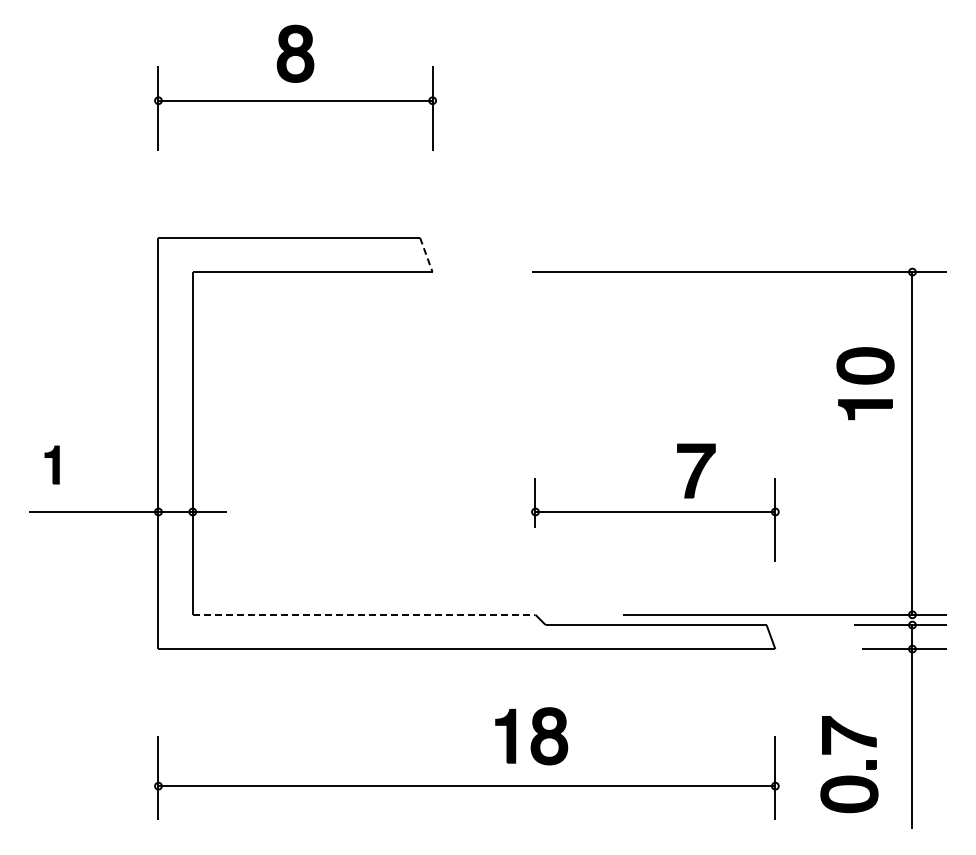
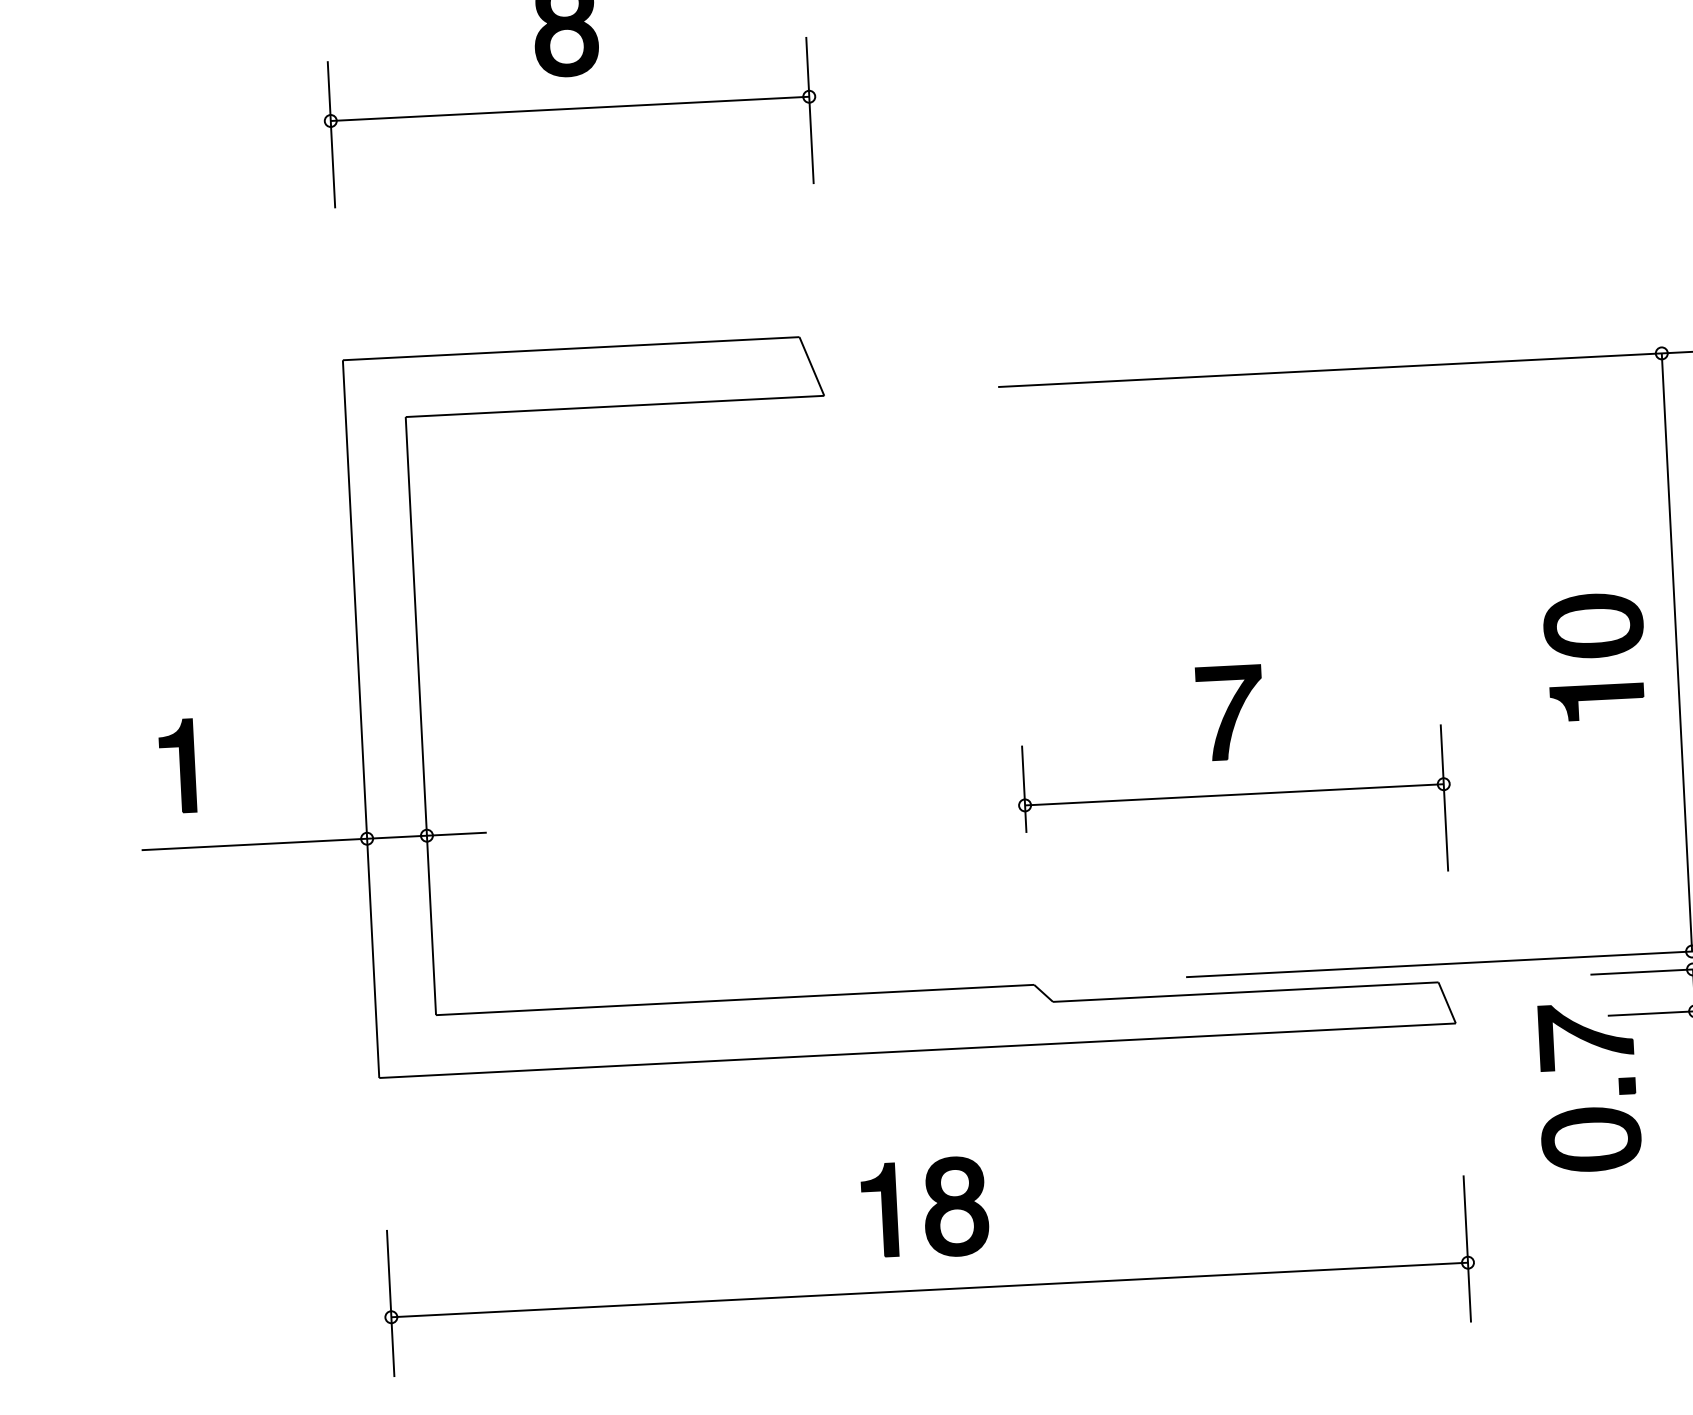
line: (426, 255) -> (812, 367), dashed -> solid
part: (865, 383) -> (1595, 656), moved
part: (51, 464) -> (176, 765), size x1.43
part: (696, 470) -> (1230, 711), moved
line: (364, 614) -> (735, 999), dashed -> solid
part: (531, 736) -> (924, 1208), moved
part: (849, 775) -> (1589, 1106), moved

